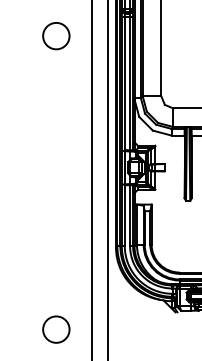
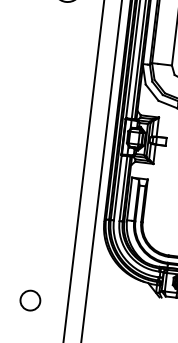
circle: (56, 329) -> (30, 300), size x0.7

